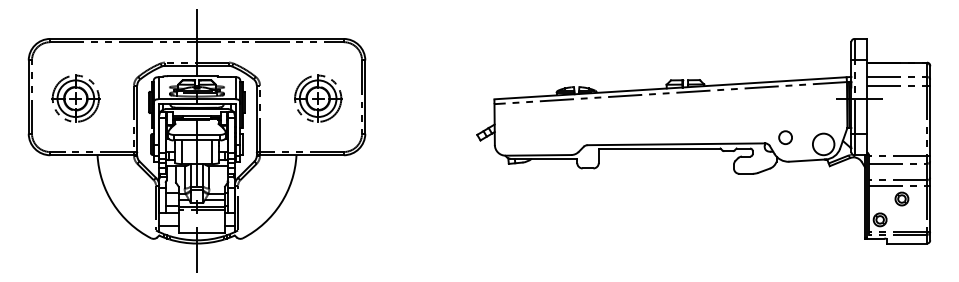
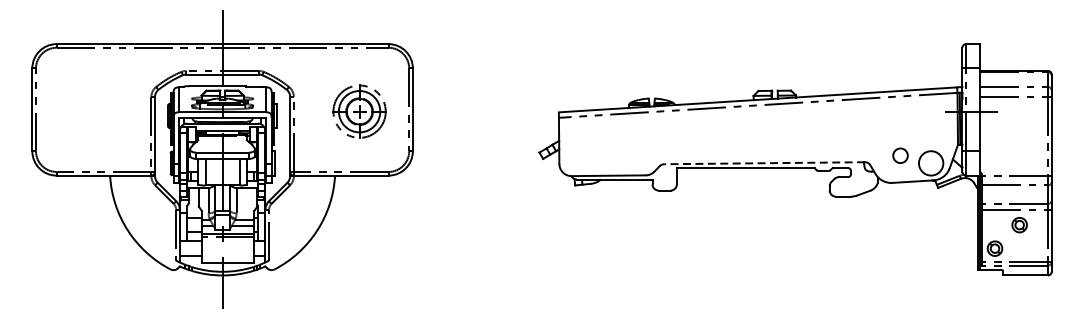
part: (75, 98) -> (85, 111), removed
circle: (785, 137) -> (900, 155), moved
line: (676, 144) -> (764, 163), solid -> dashed

